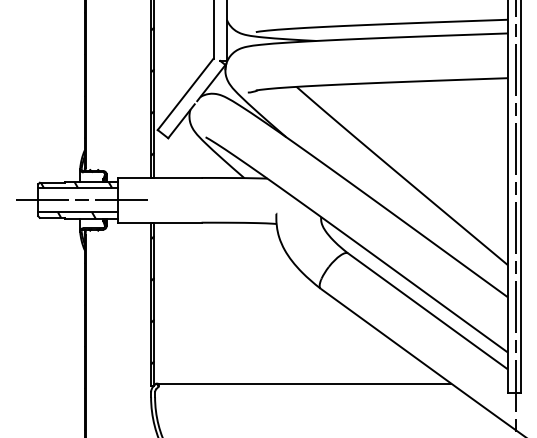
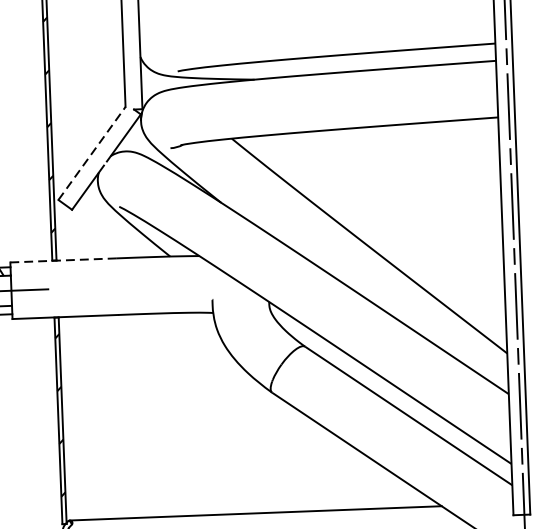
line: (186, 93) -> (92, 152), solid -> dashed
line: (159, 177) -> (62, 259), solid -> dashed

